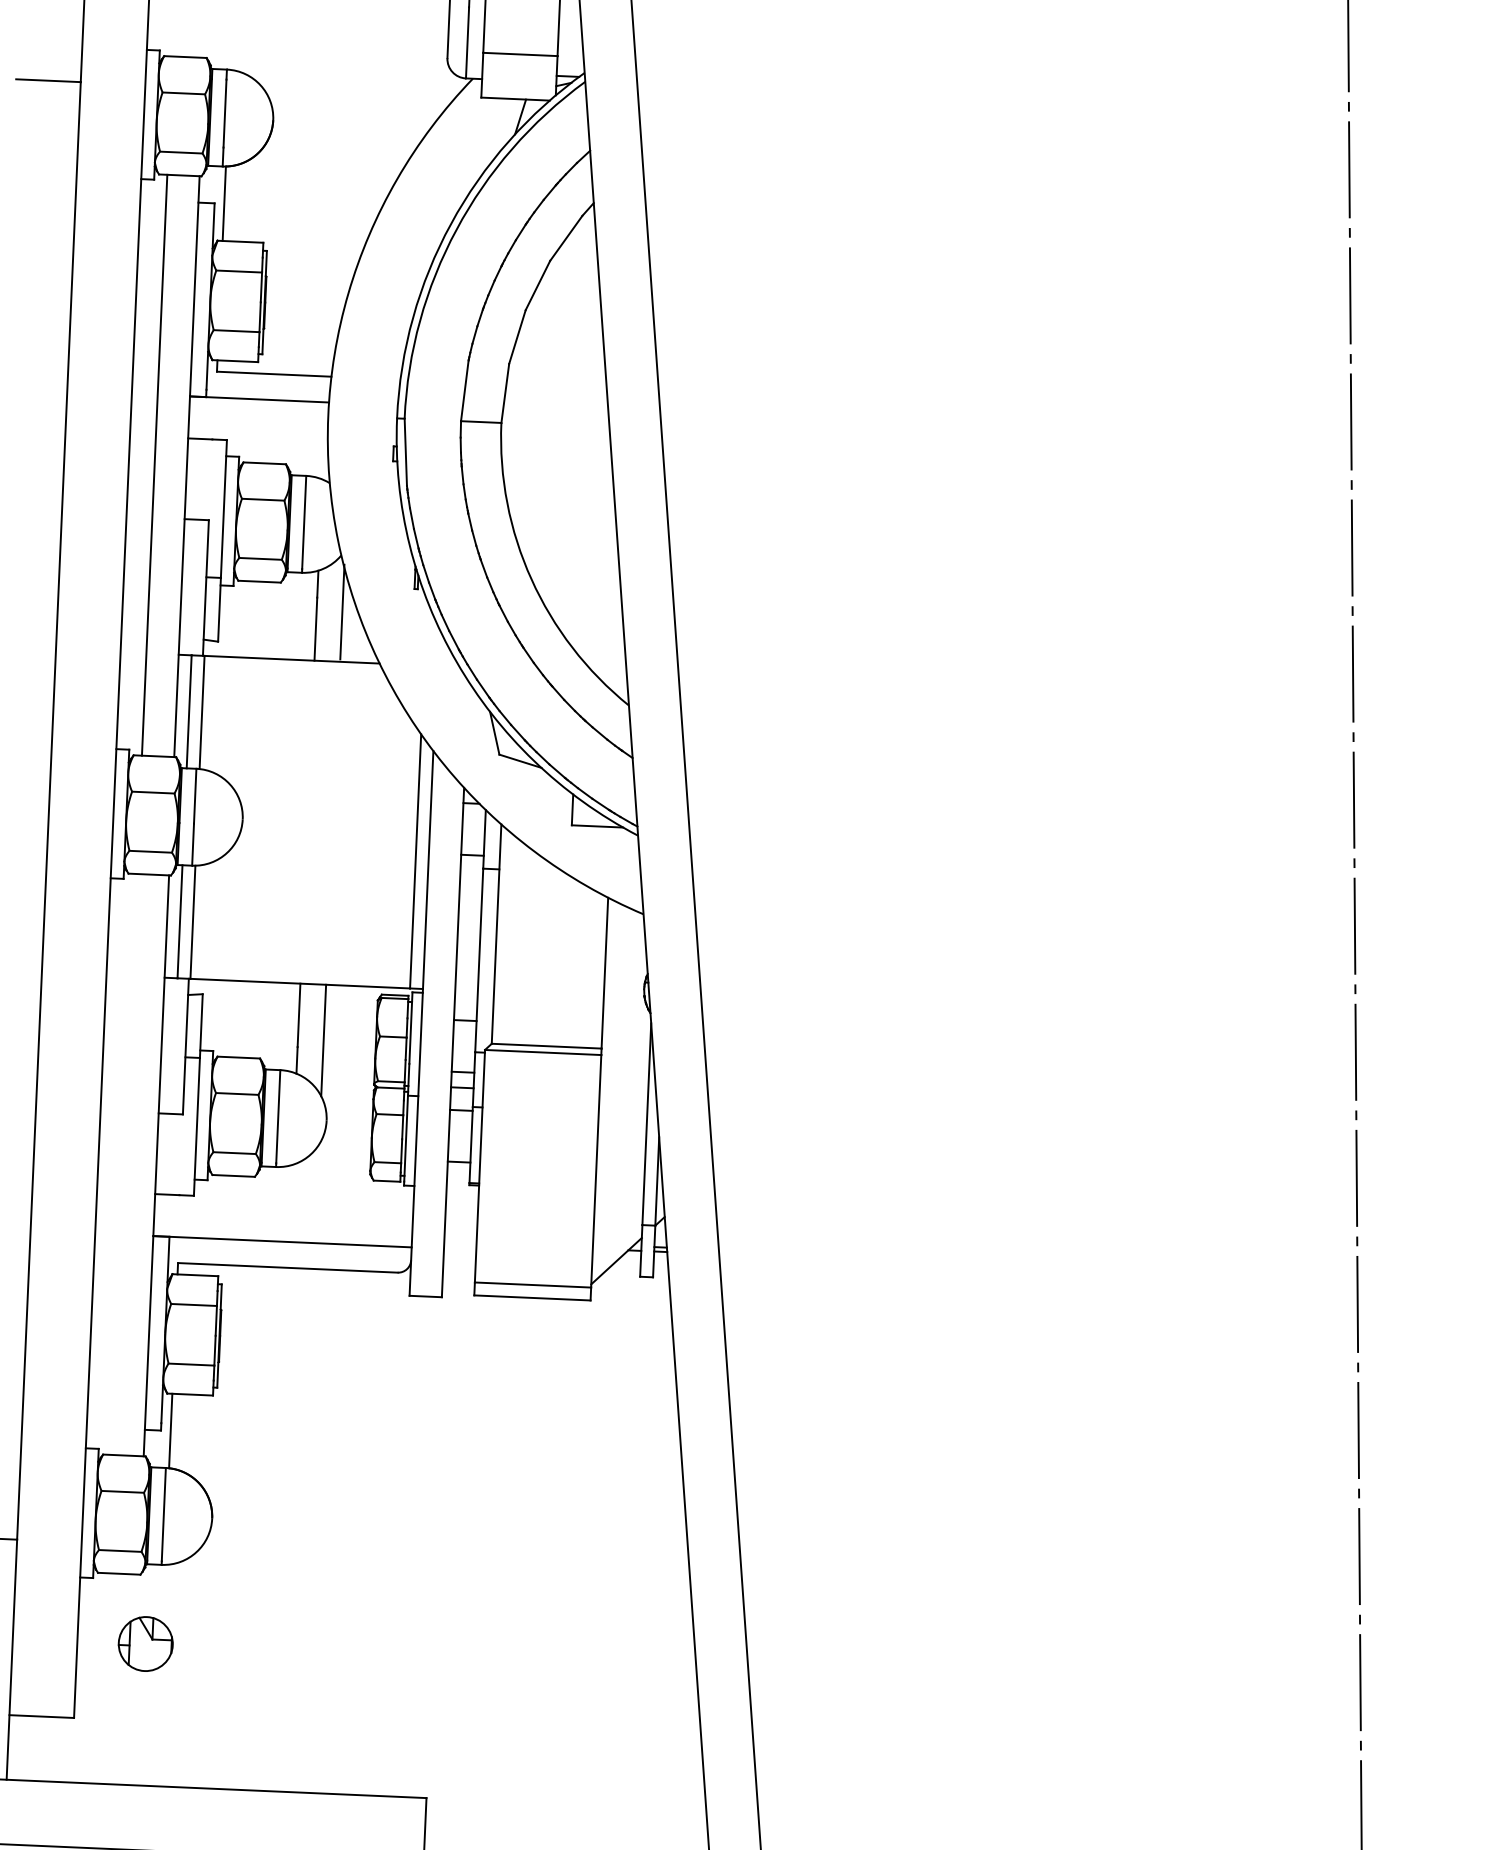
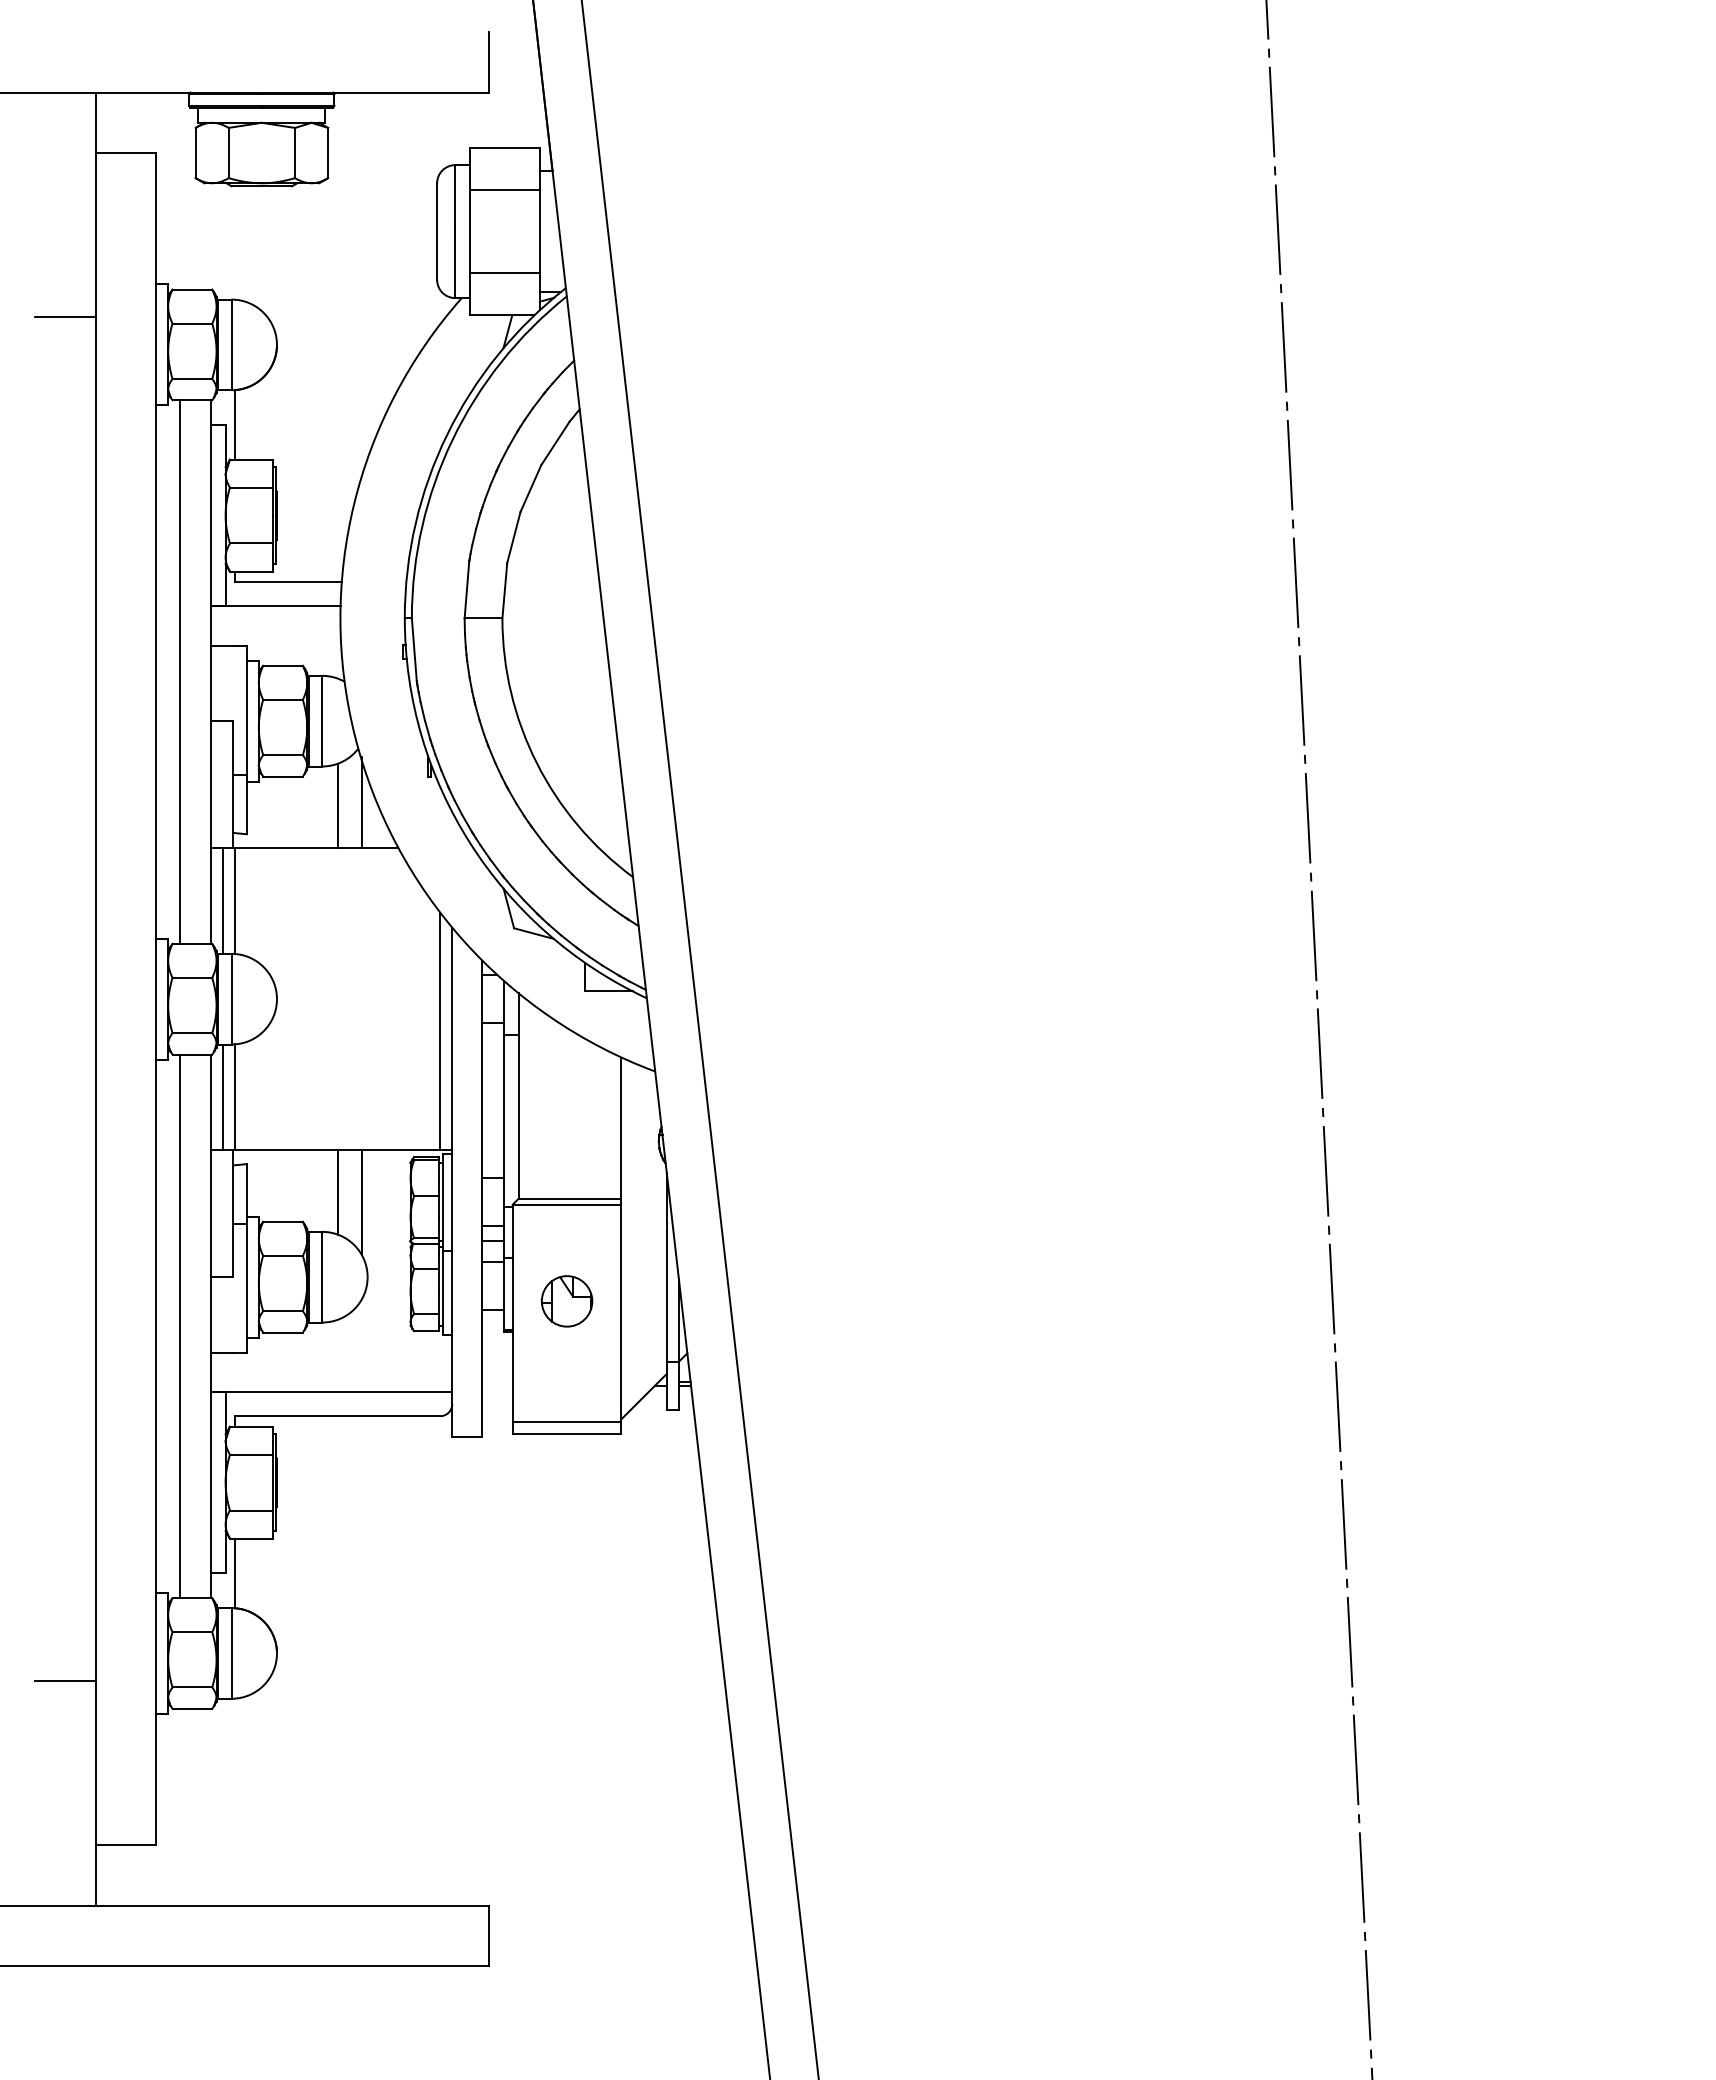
line: (124, 1164) -> (180, 1326), added
part: (146, 1644) -> (567, 1301), moved

